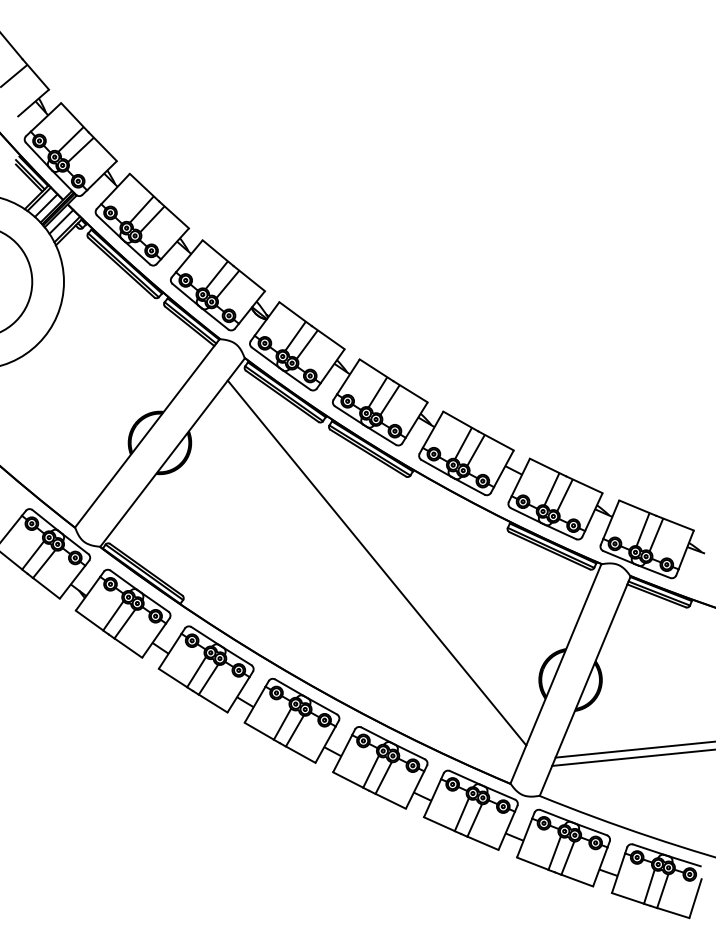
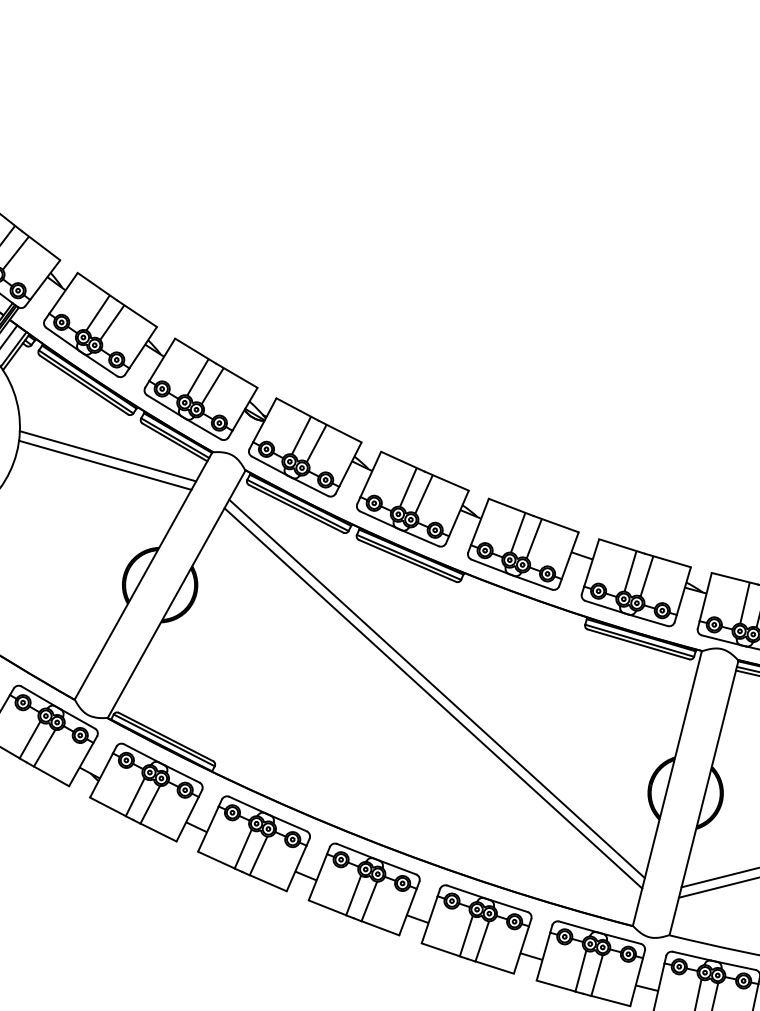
line: (132, 329) -> (107, 456), added
line: (128, 336) -> (104, 465), added
line: (372, 570) -> (432, 698), added

